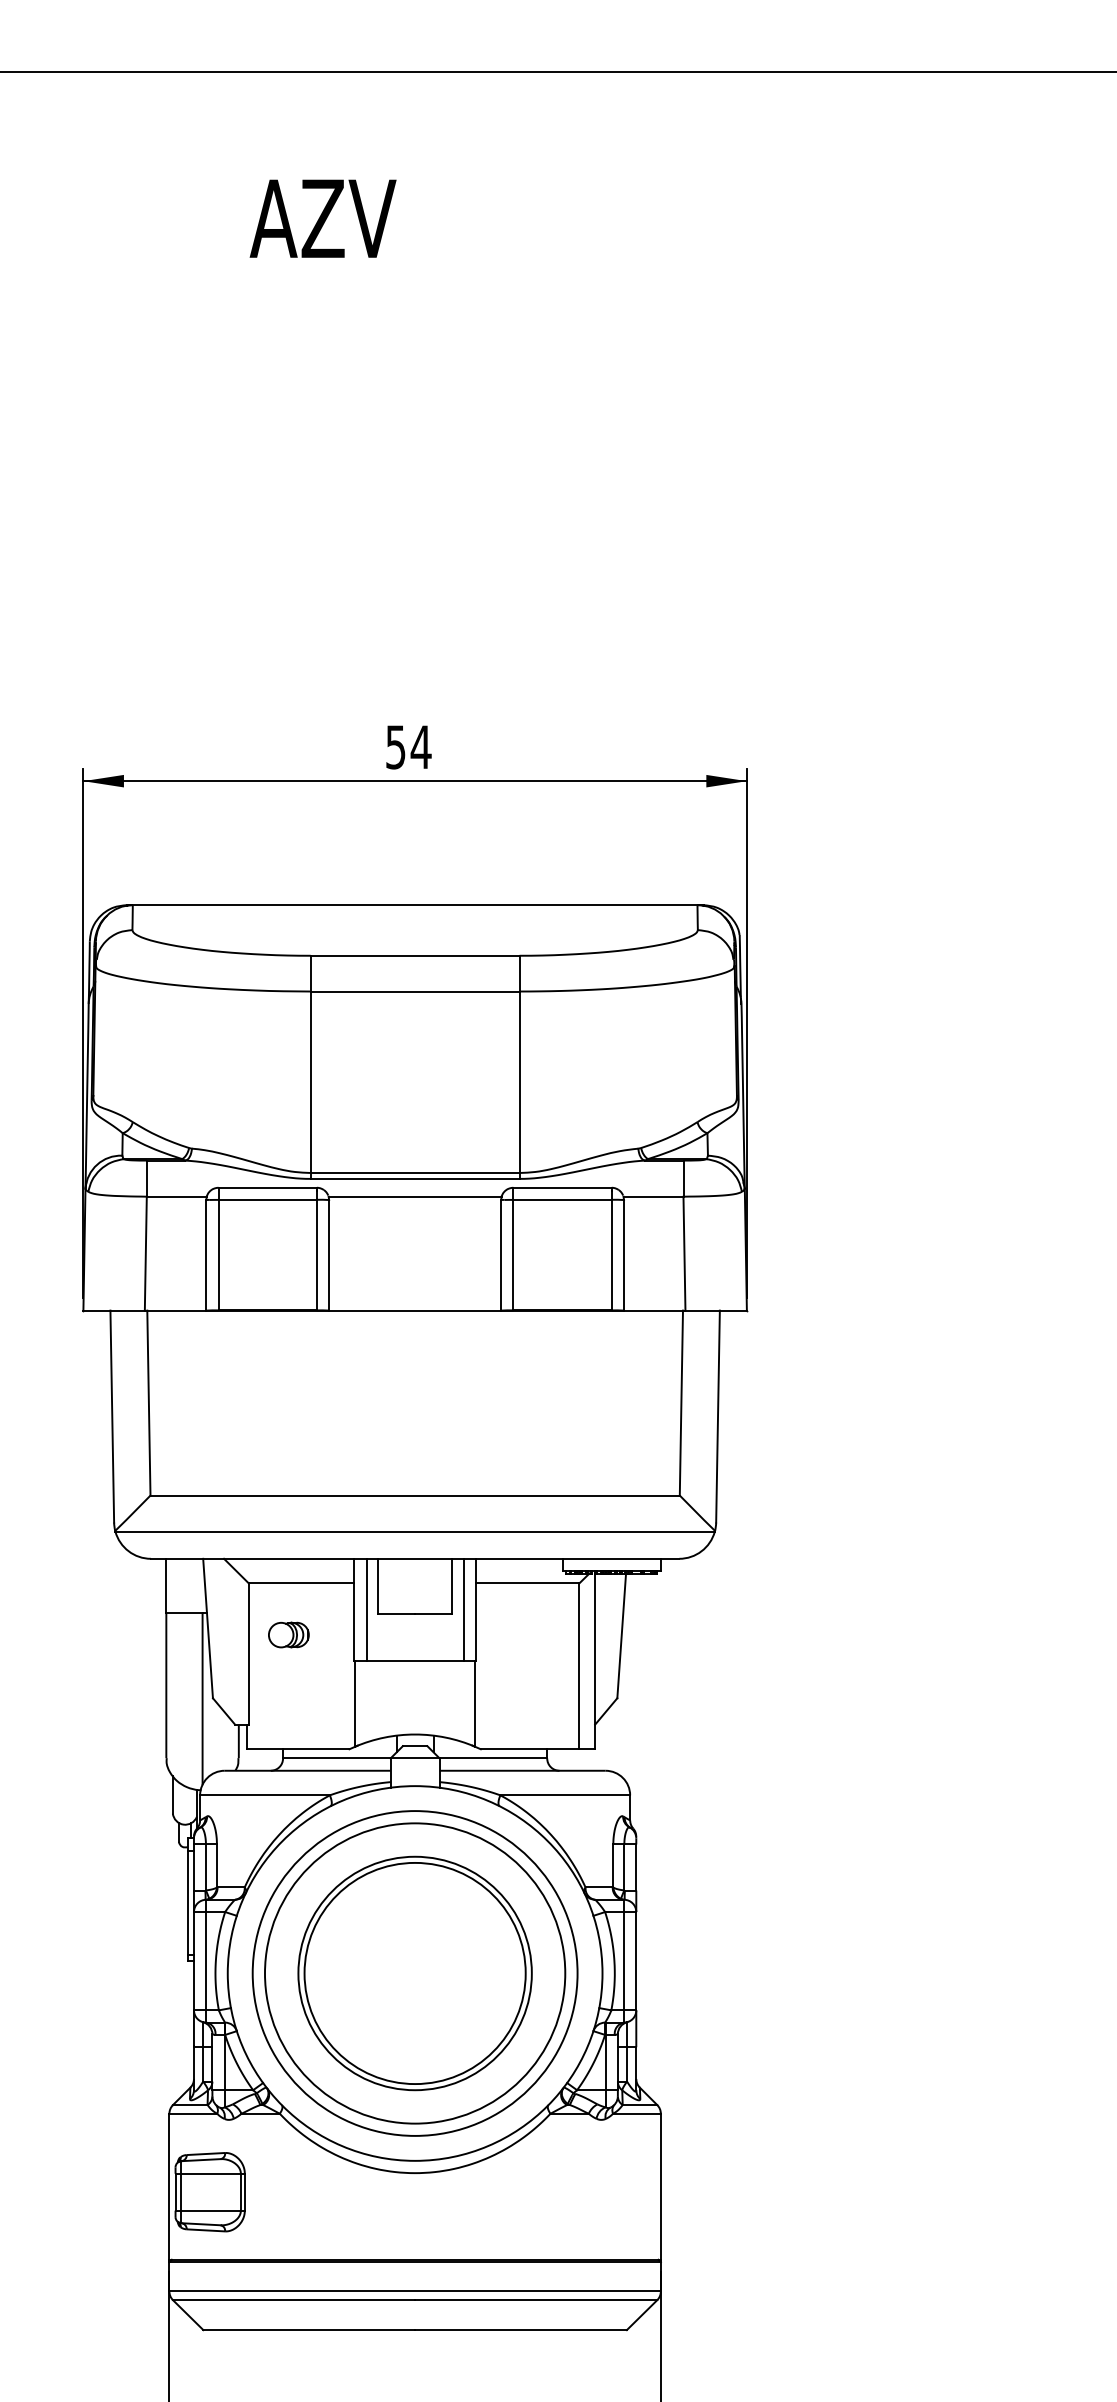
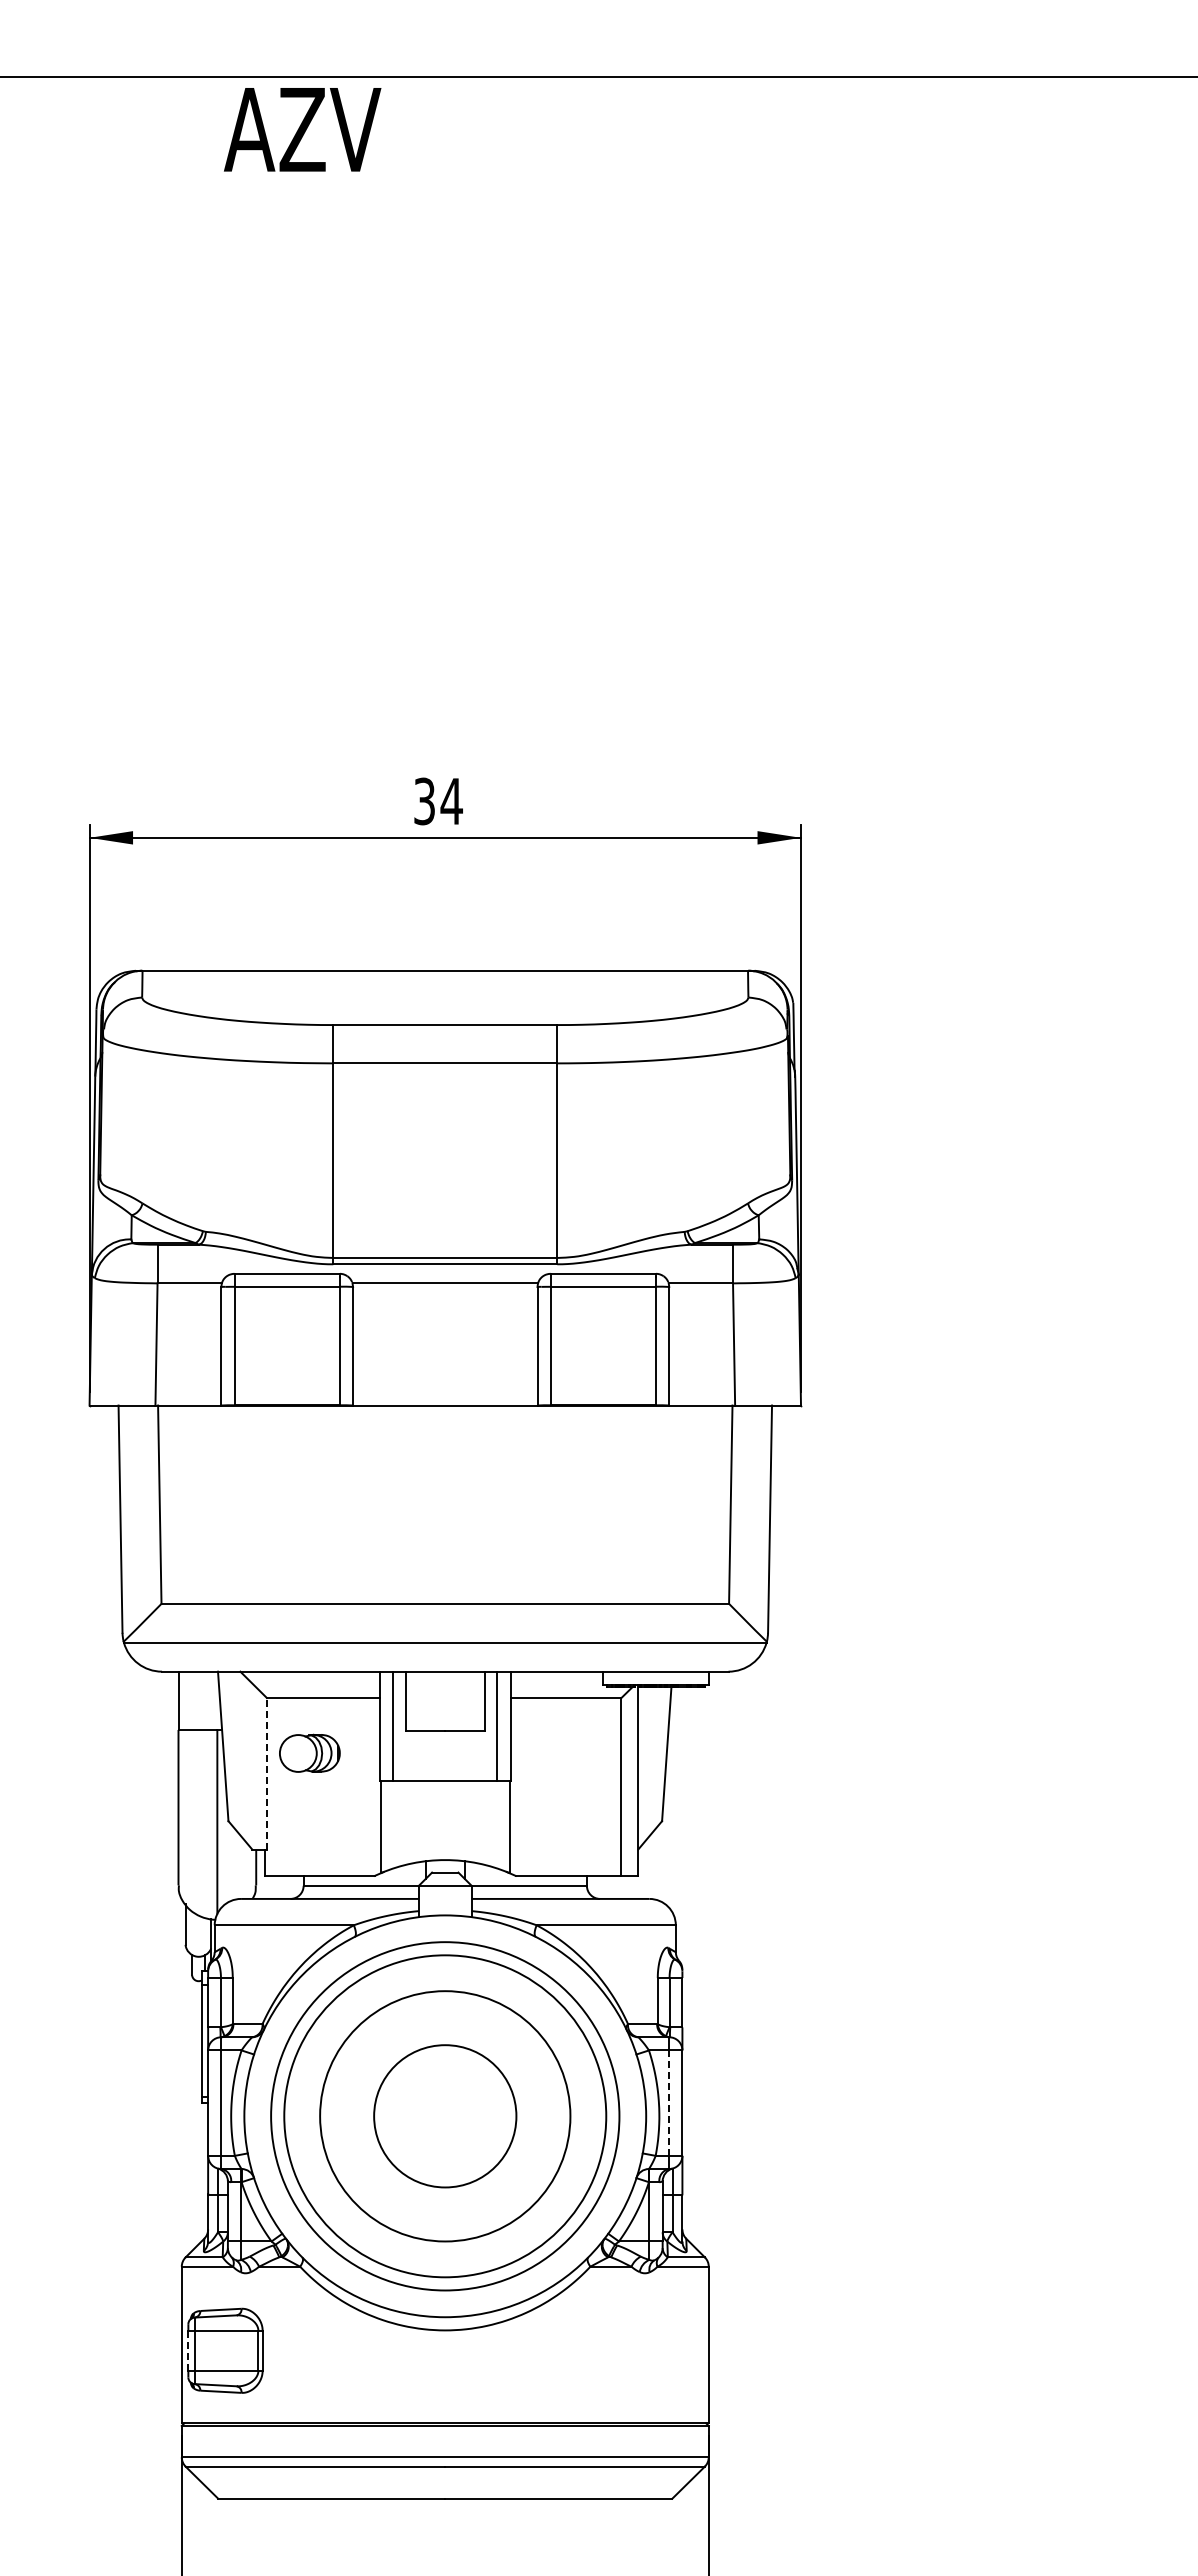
text: (323, 218) -> (302, 129), moved
text: (395, 746) -> (424, 800), 54 -> 34
part: (288, 1635) -> (309, 1753), size x1.4
line: (248, 1653) -> (266, 1773), solid -> dashed
line: (624, 1961) -> (669, 2103), solid -> dashed
circle: (414, 1972) -> (444, 2115), size x0.6
line: (175, 2191) -> (188, 2350), solid -> dashed

